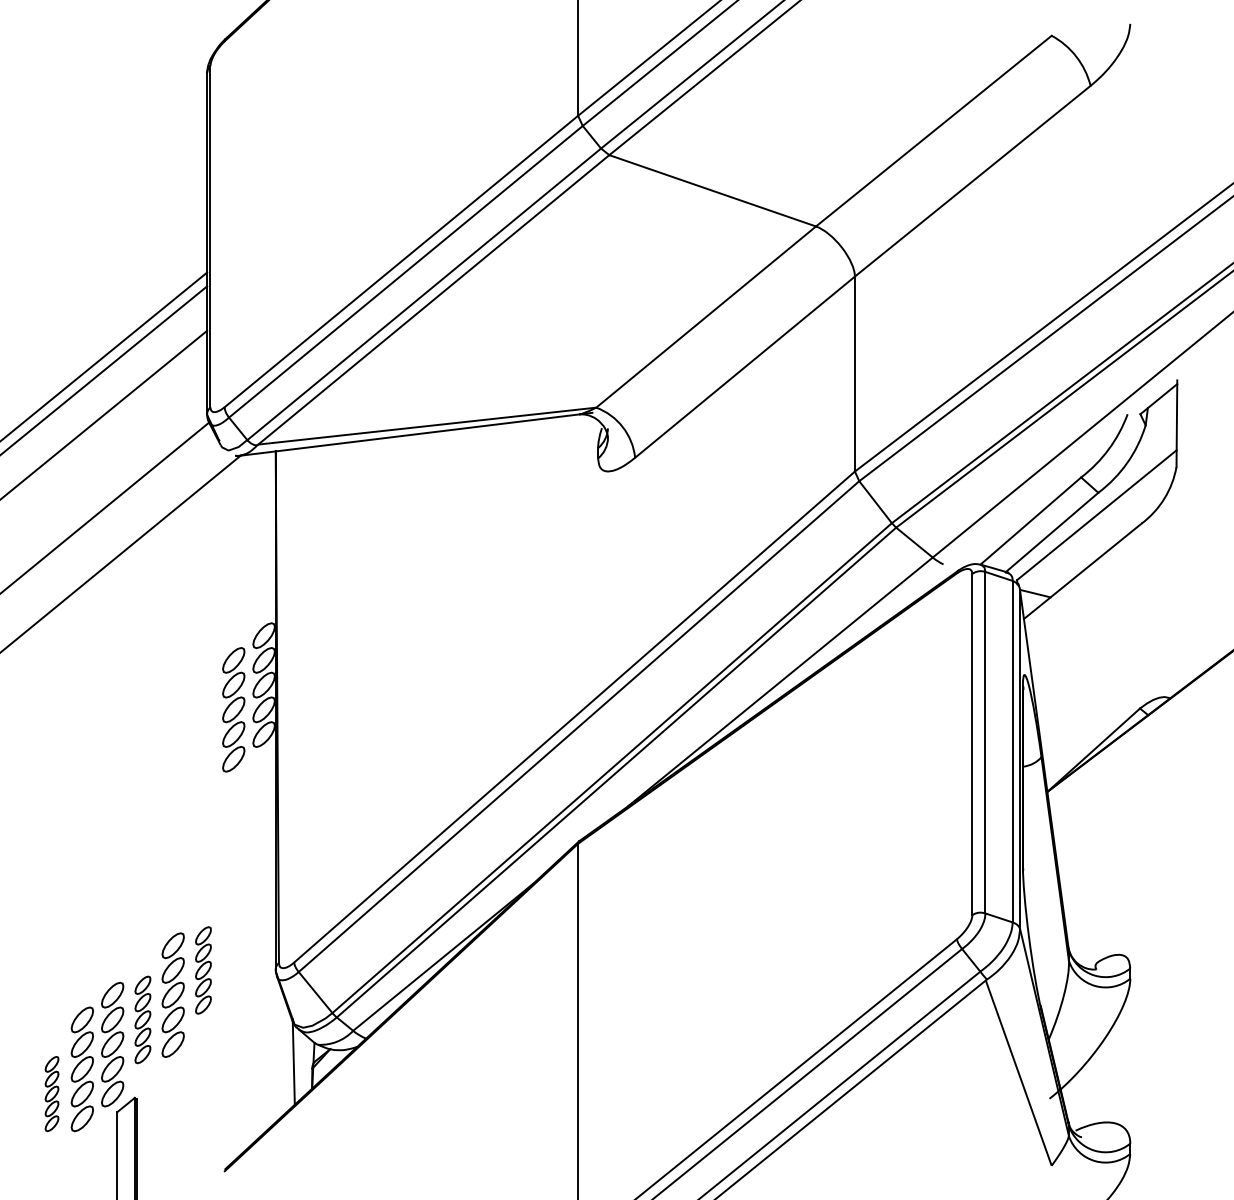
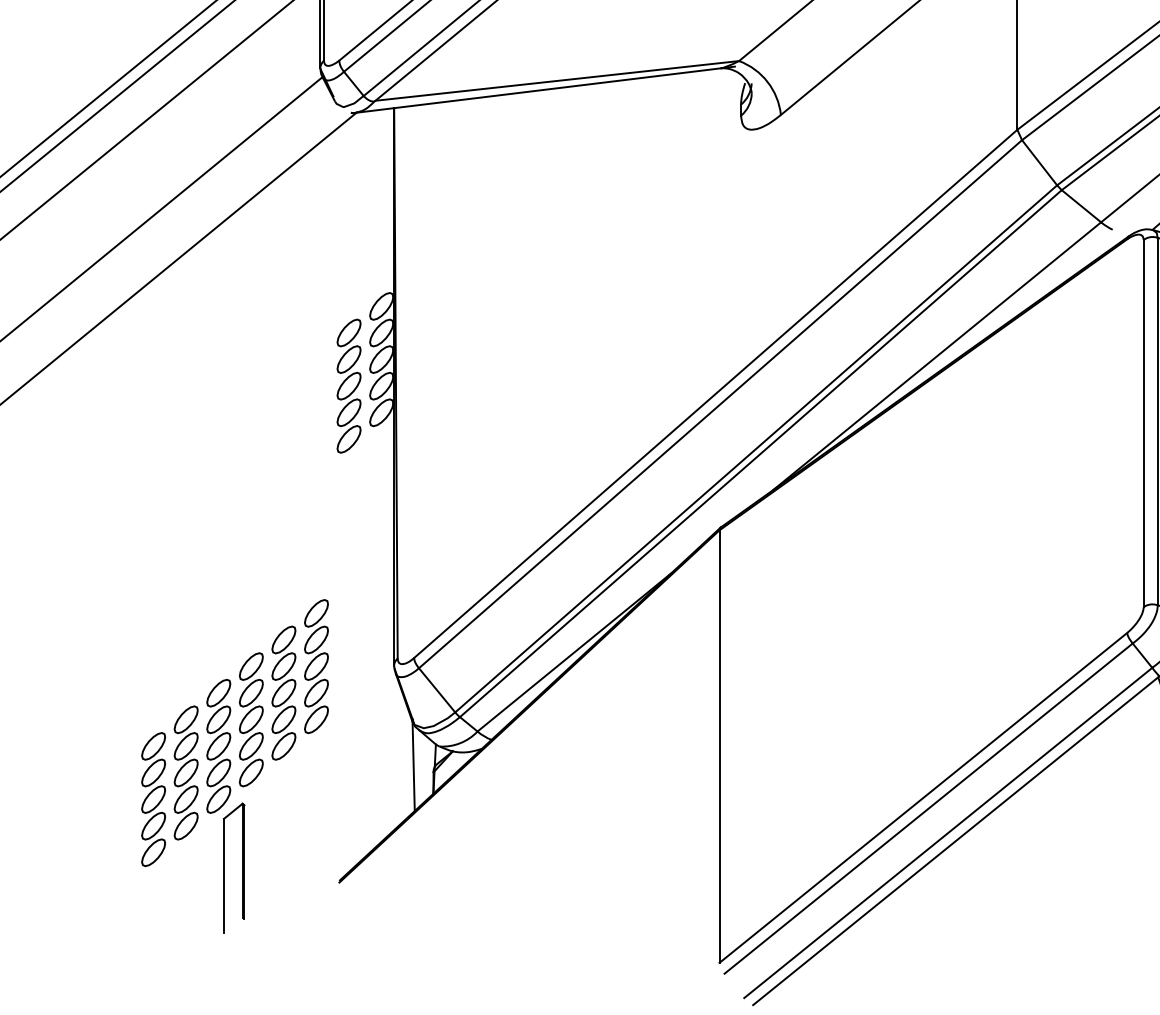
part: (203, 970) -> (316, 666), size x1.43
part: (142, 1019) -> (250, 719), size x1.43
part: (51, 1093) -> (152, 798), size x1.67

